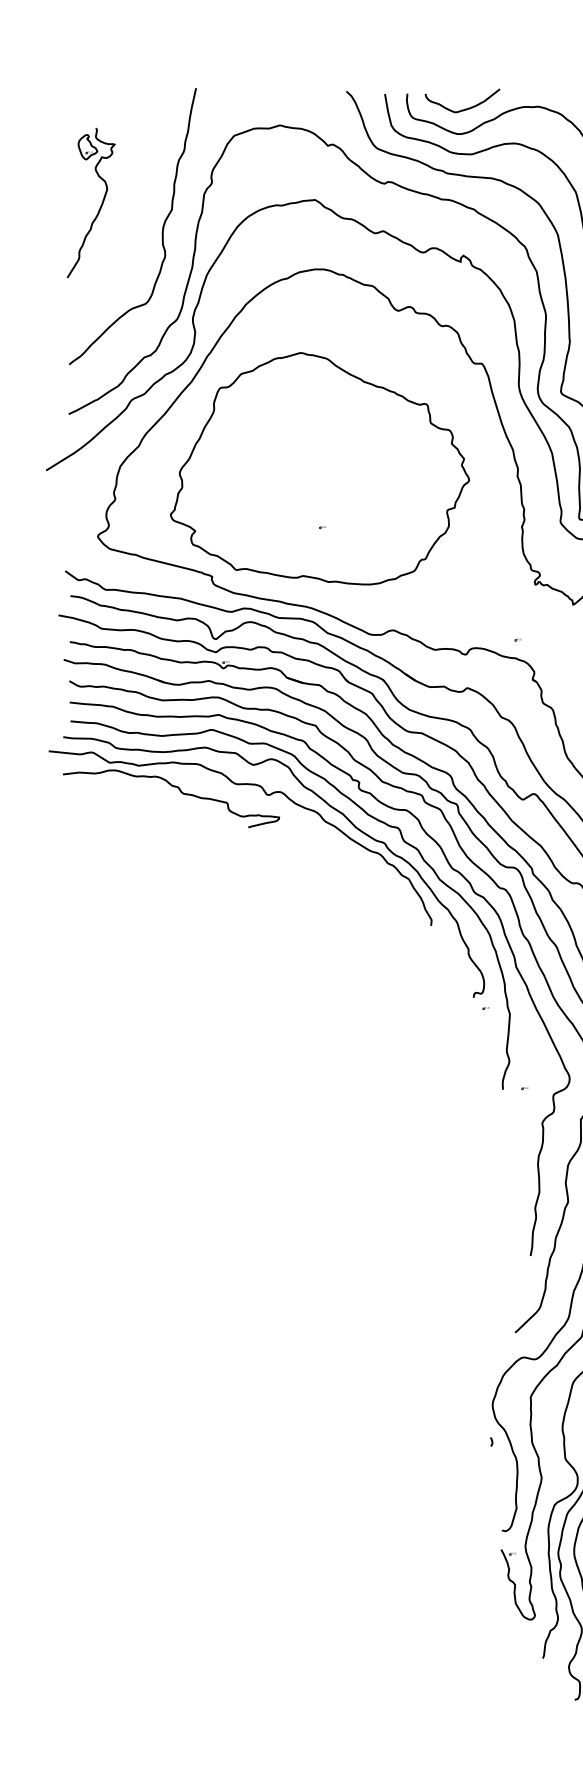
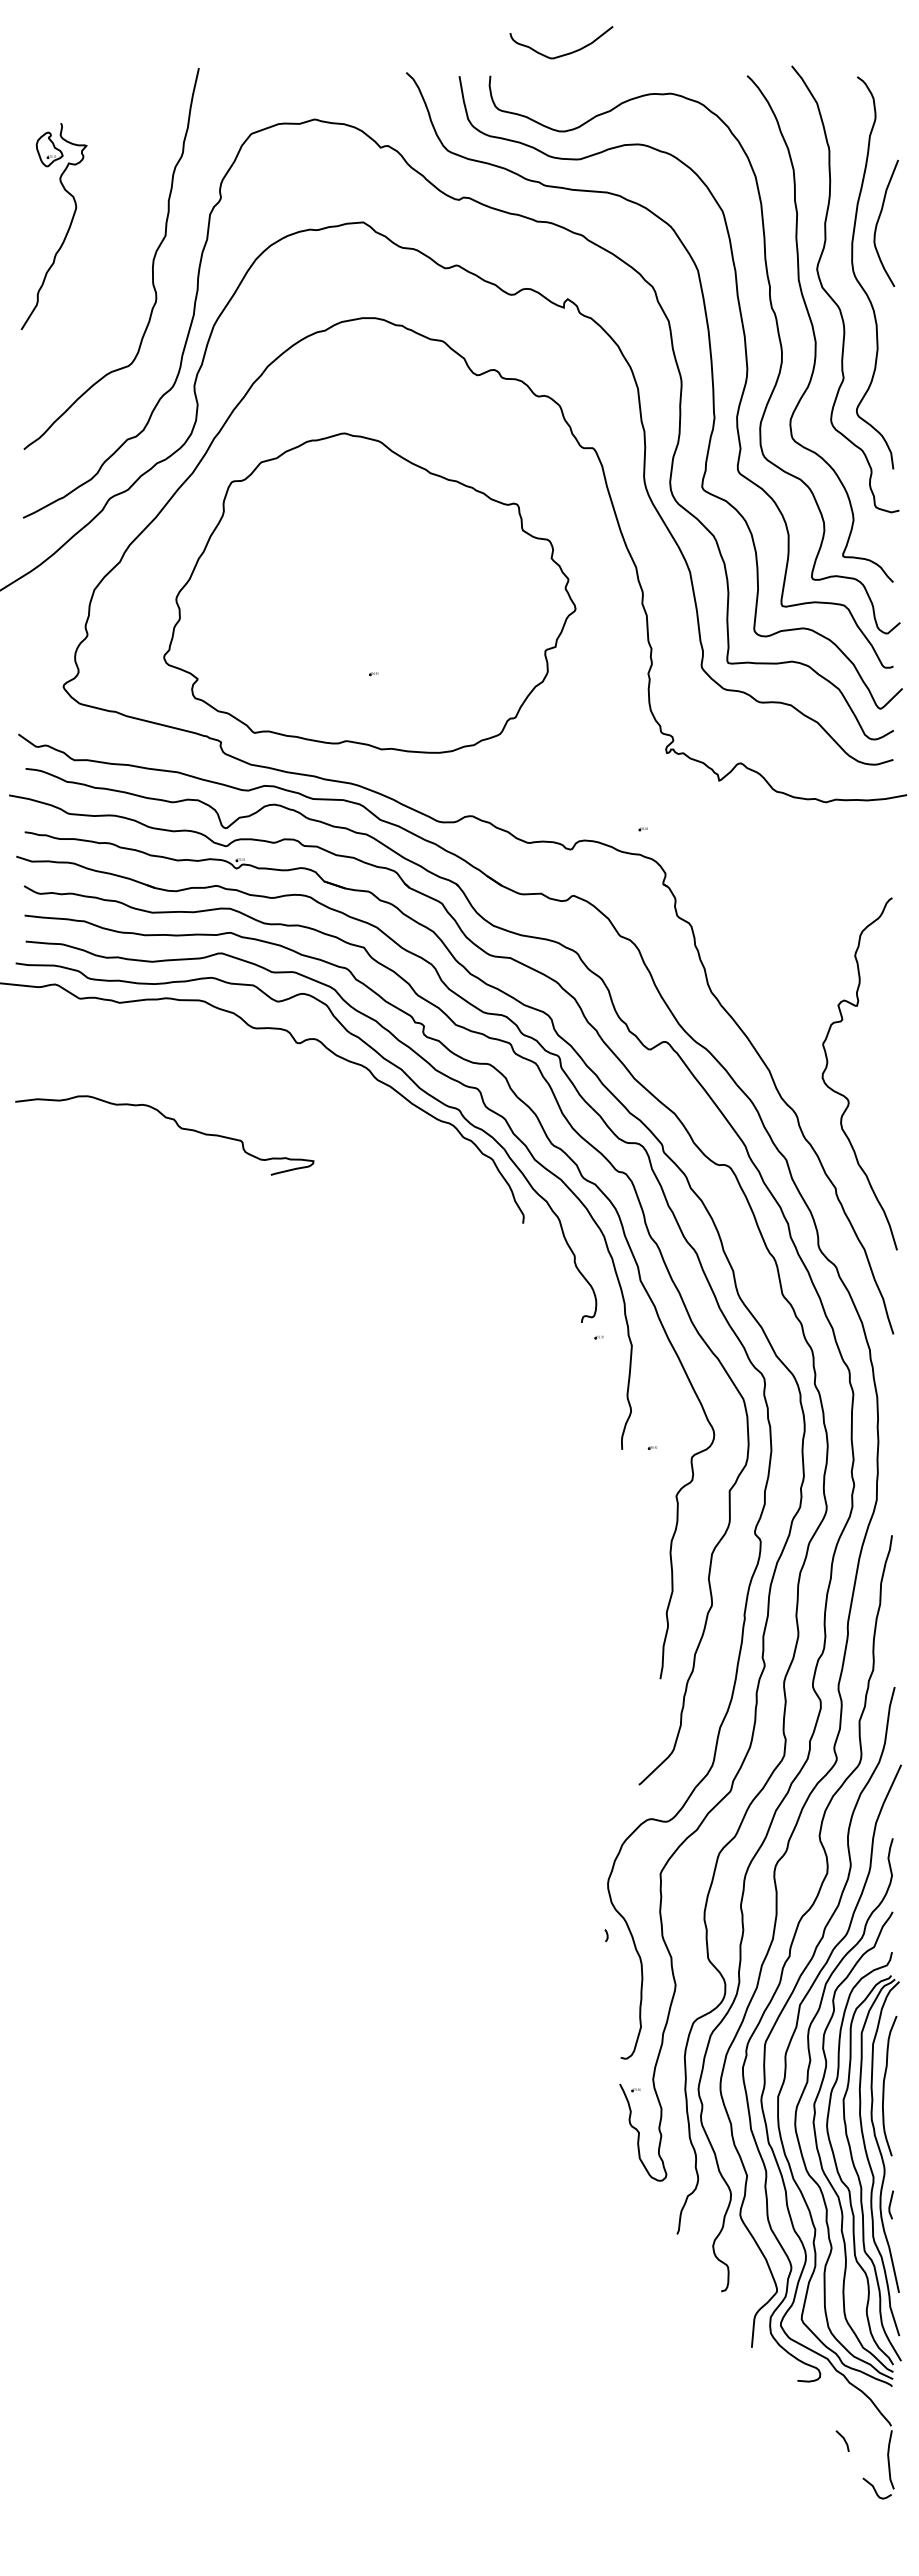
curve: (465, 108) -> (565, 53), moved
curve: (180, 792) -> (177, 1126), moved

